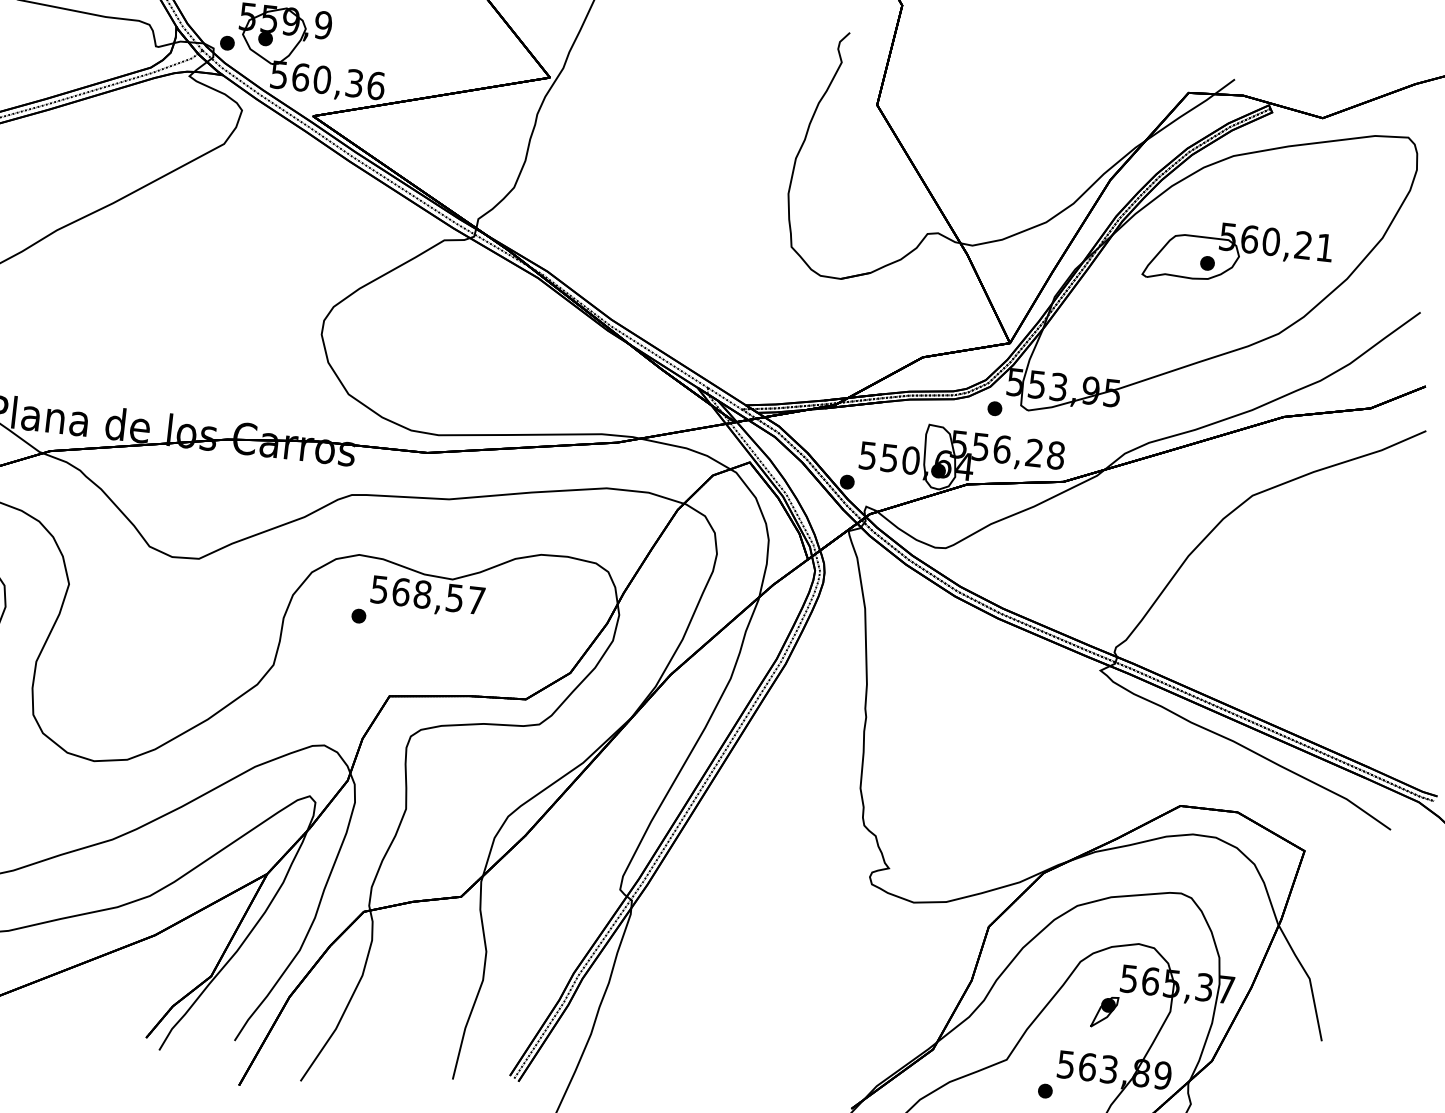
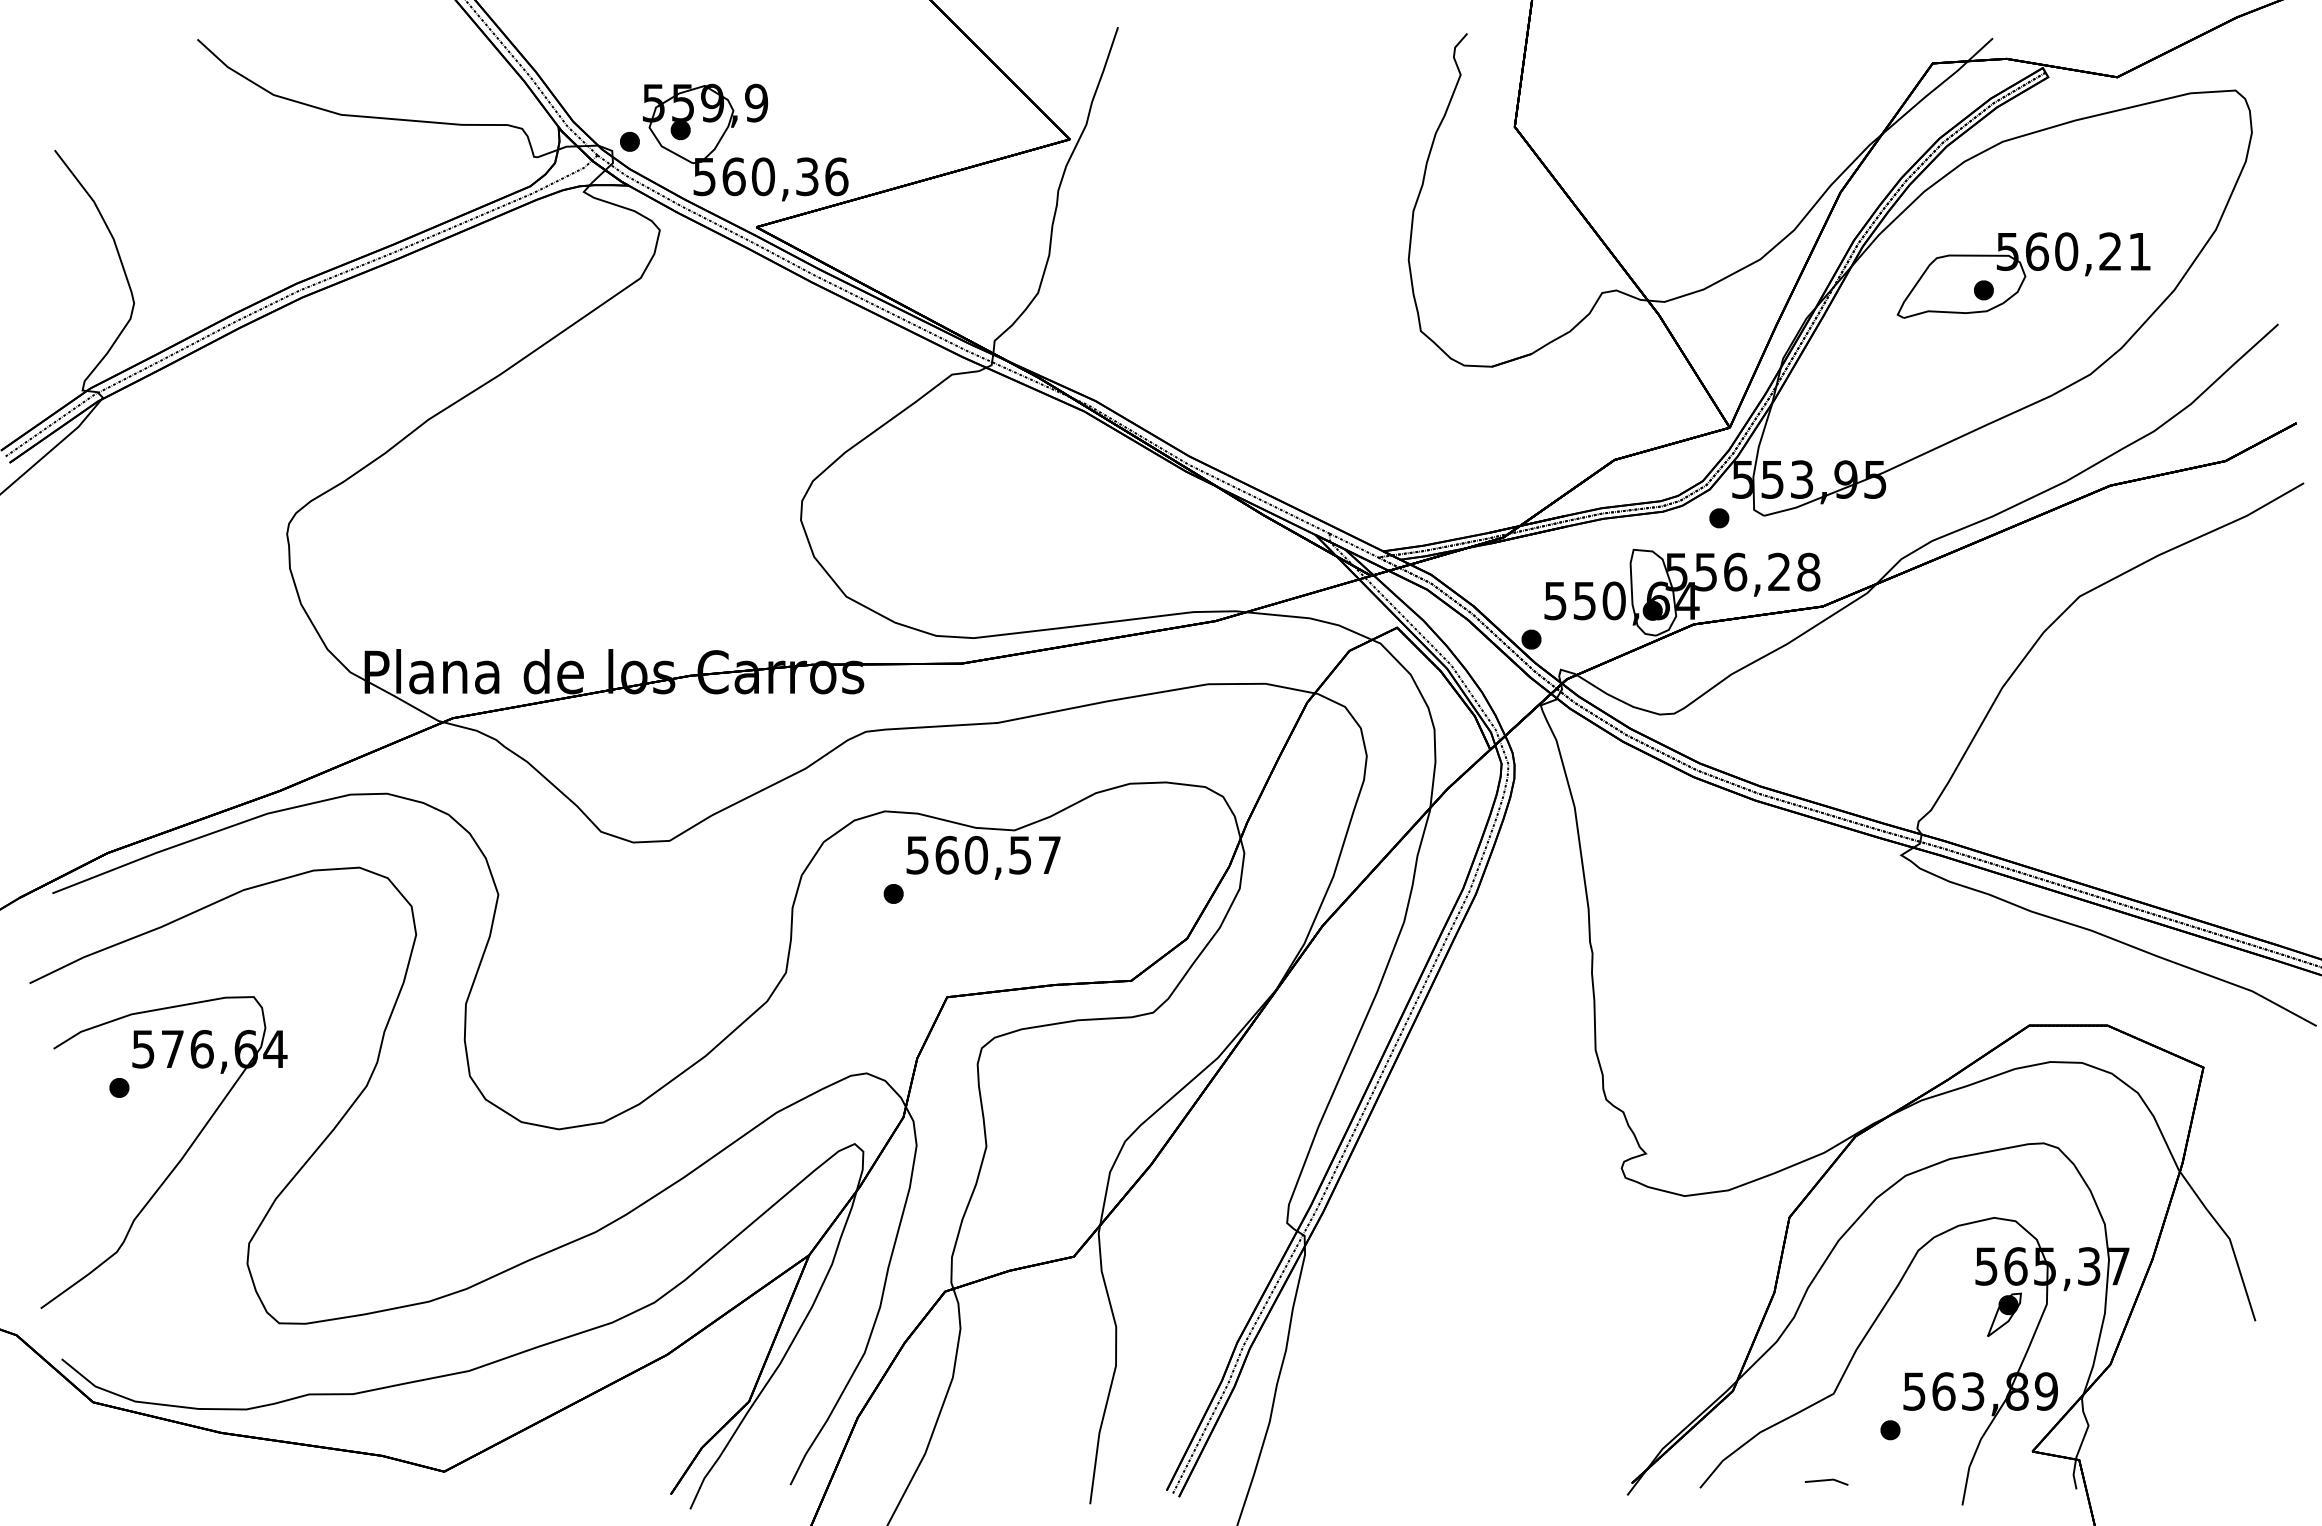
text: (422, 594) -> (975, 855), 568,57 -> 560,57
part: (1104, 1011) -> (2004, 1314), moved

